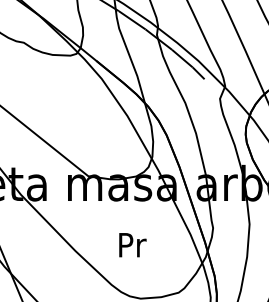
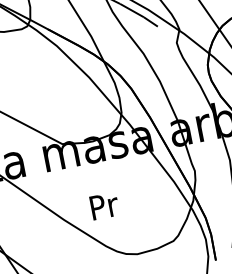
text: (132, 245) -> (104, 206), moved

